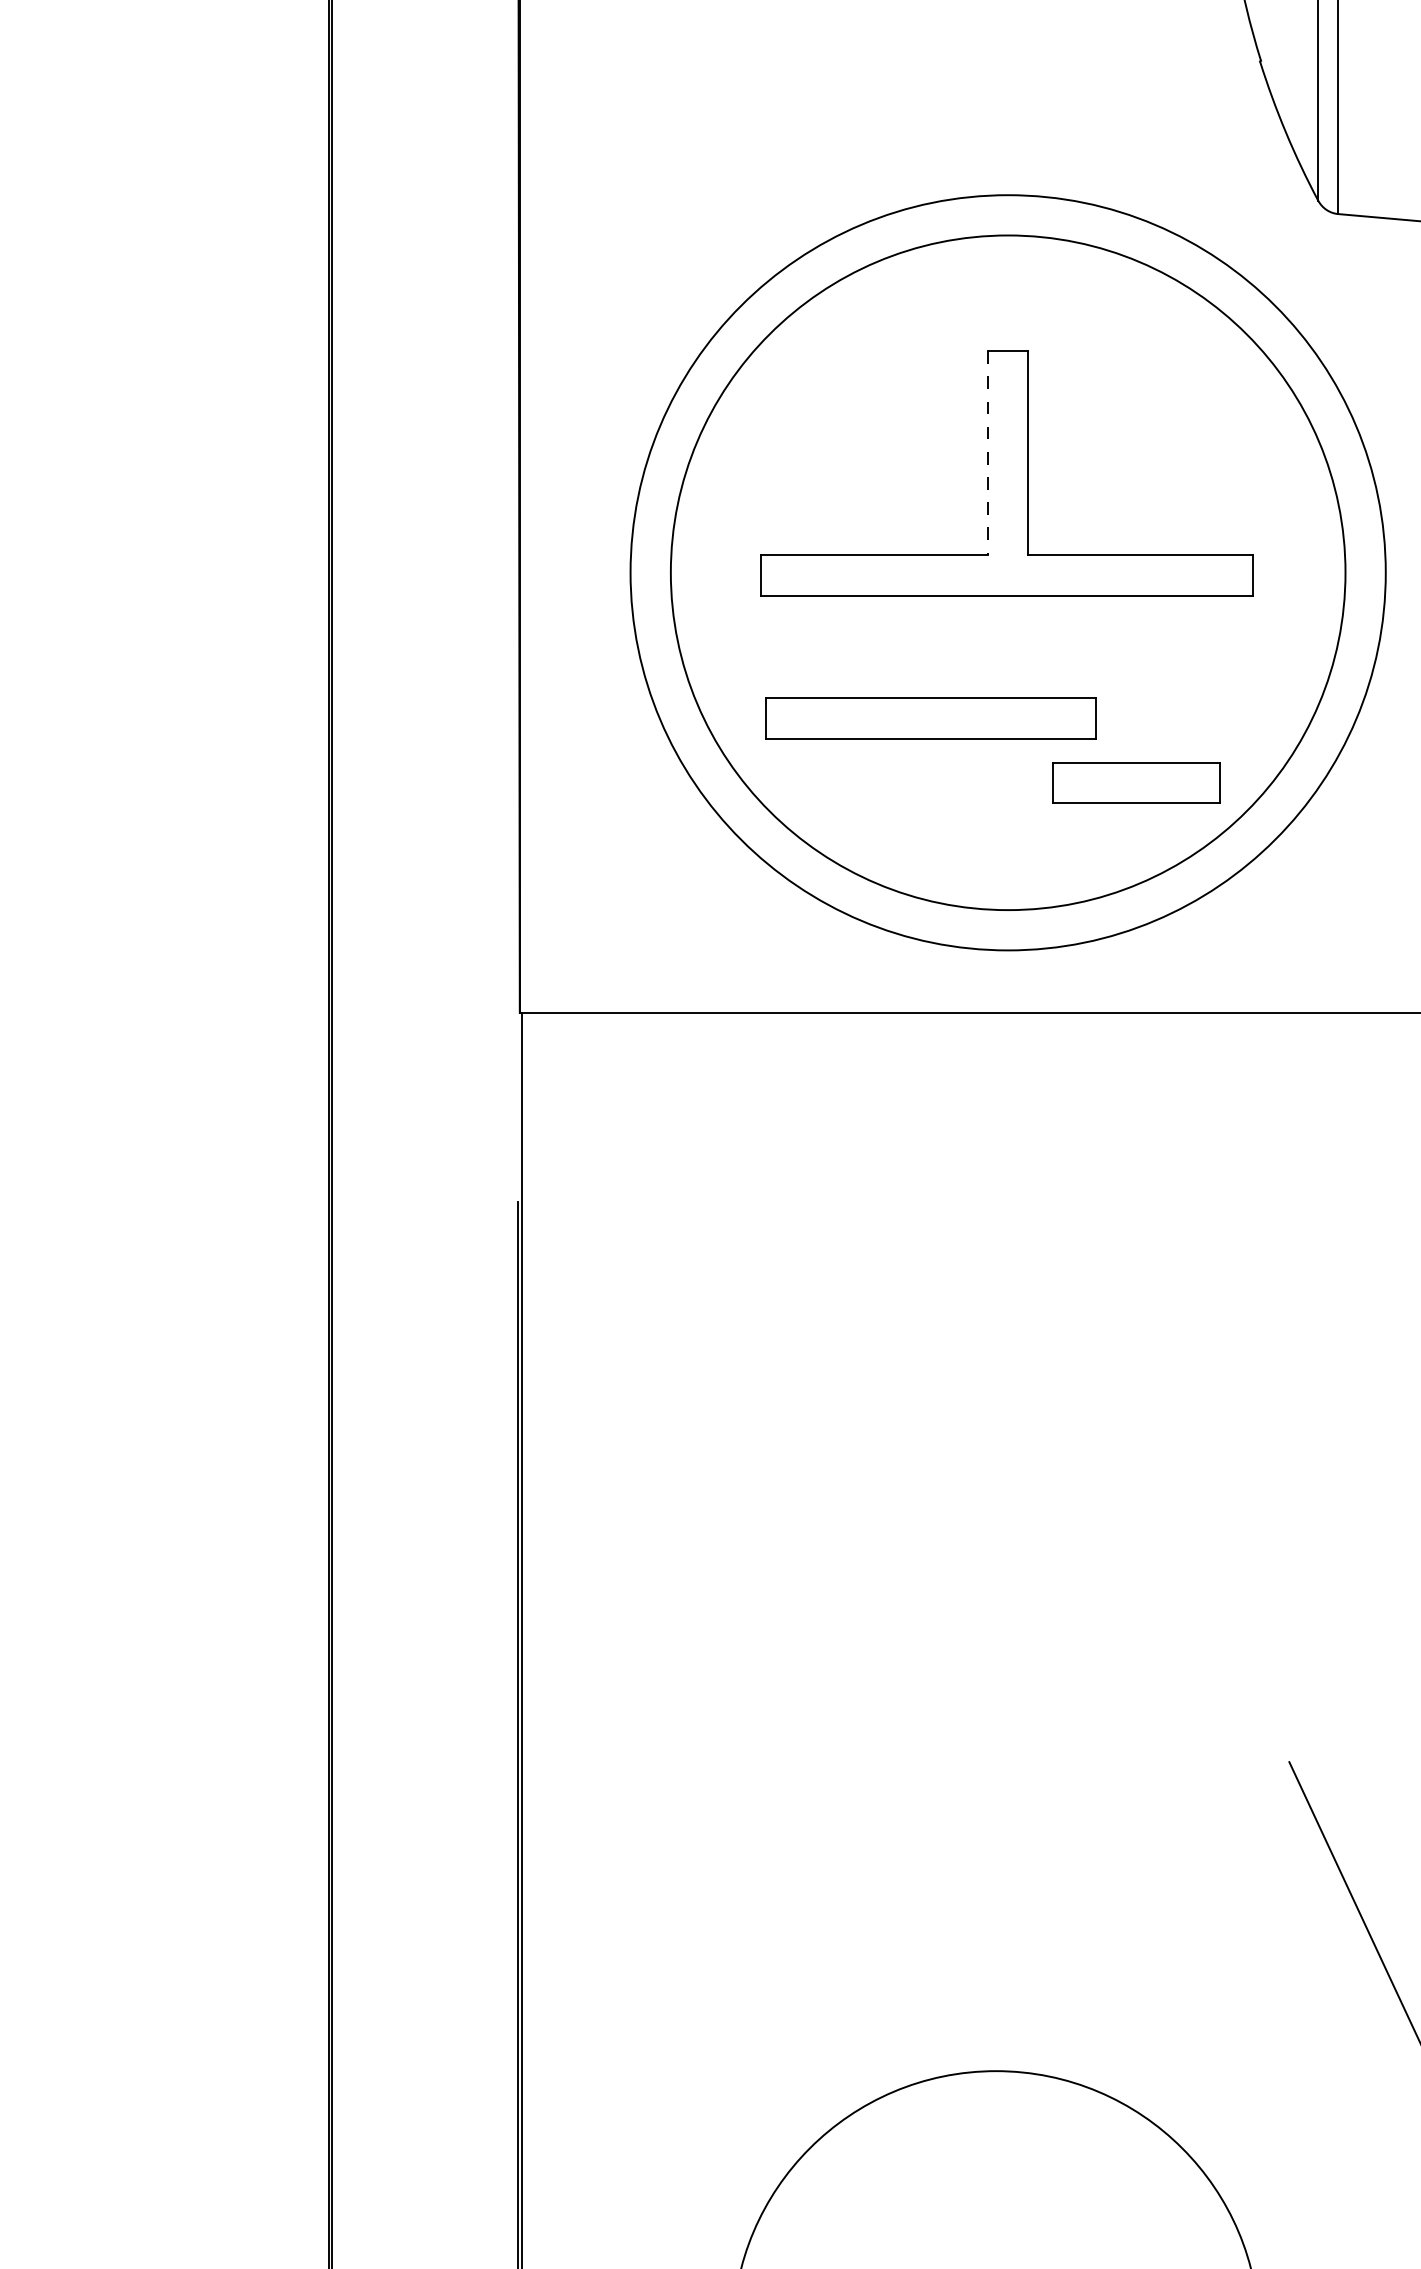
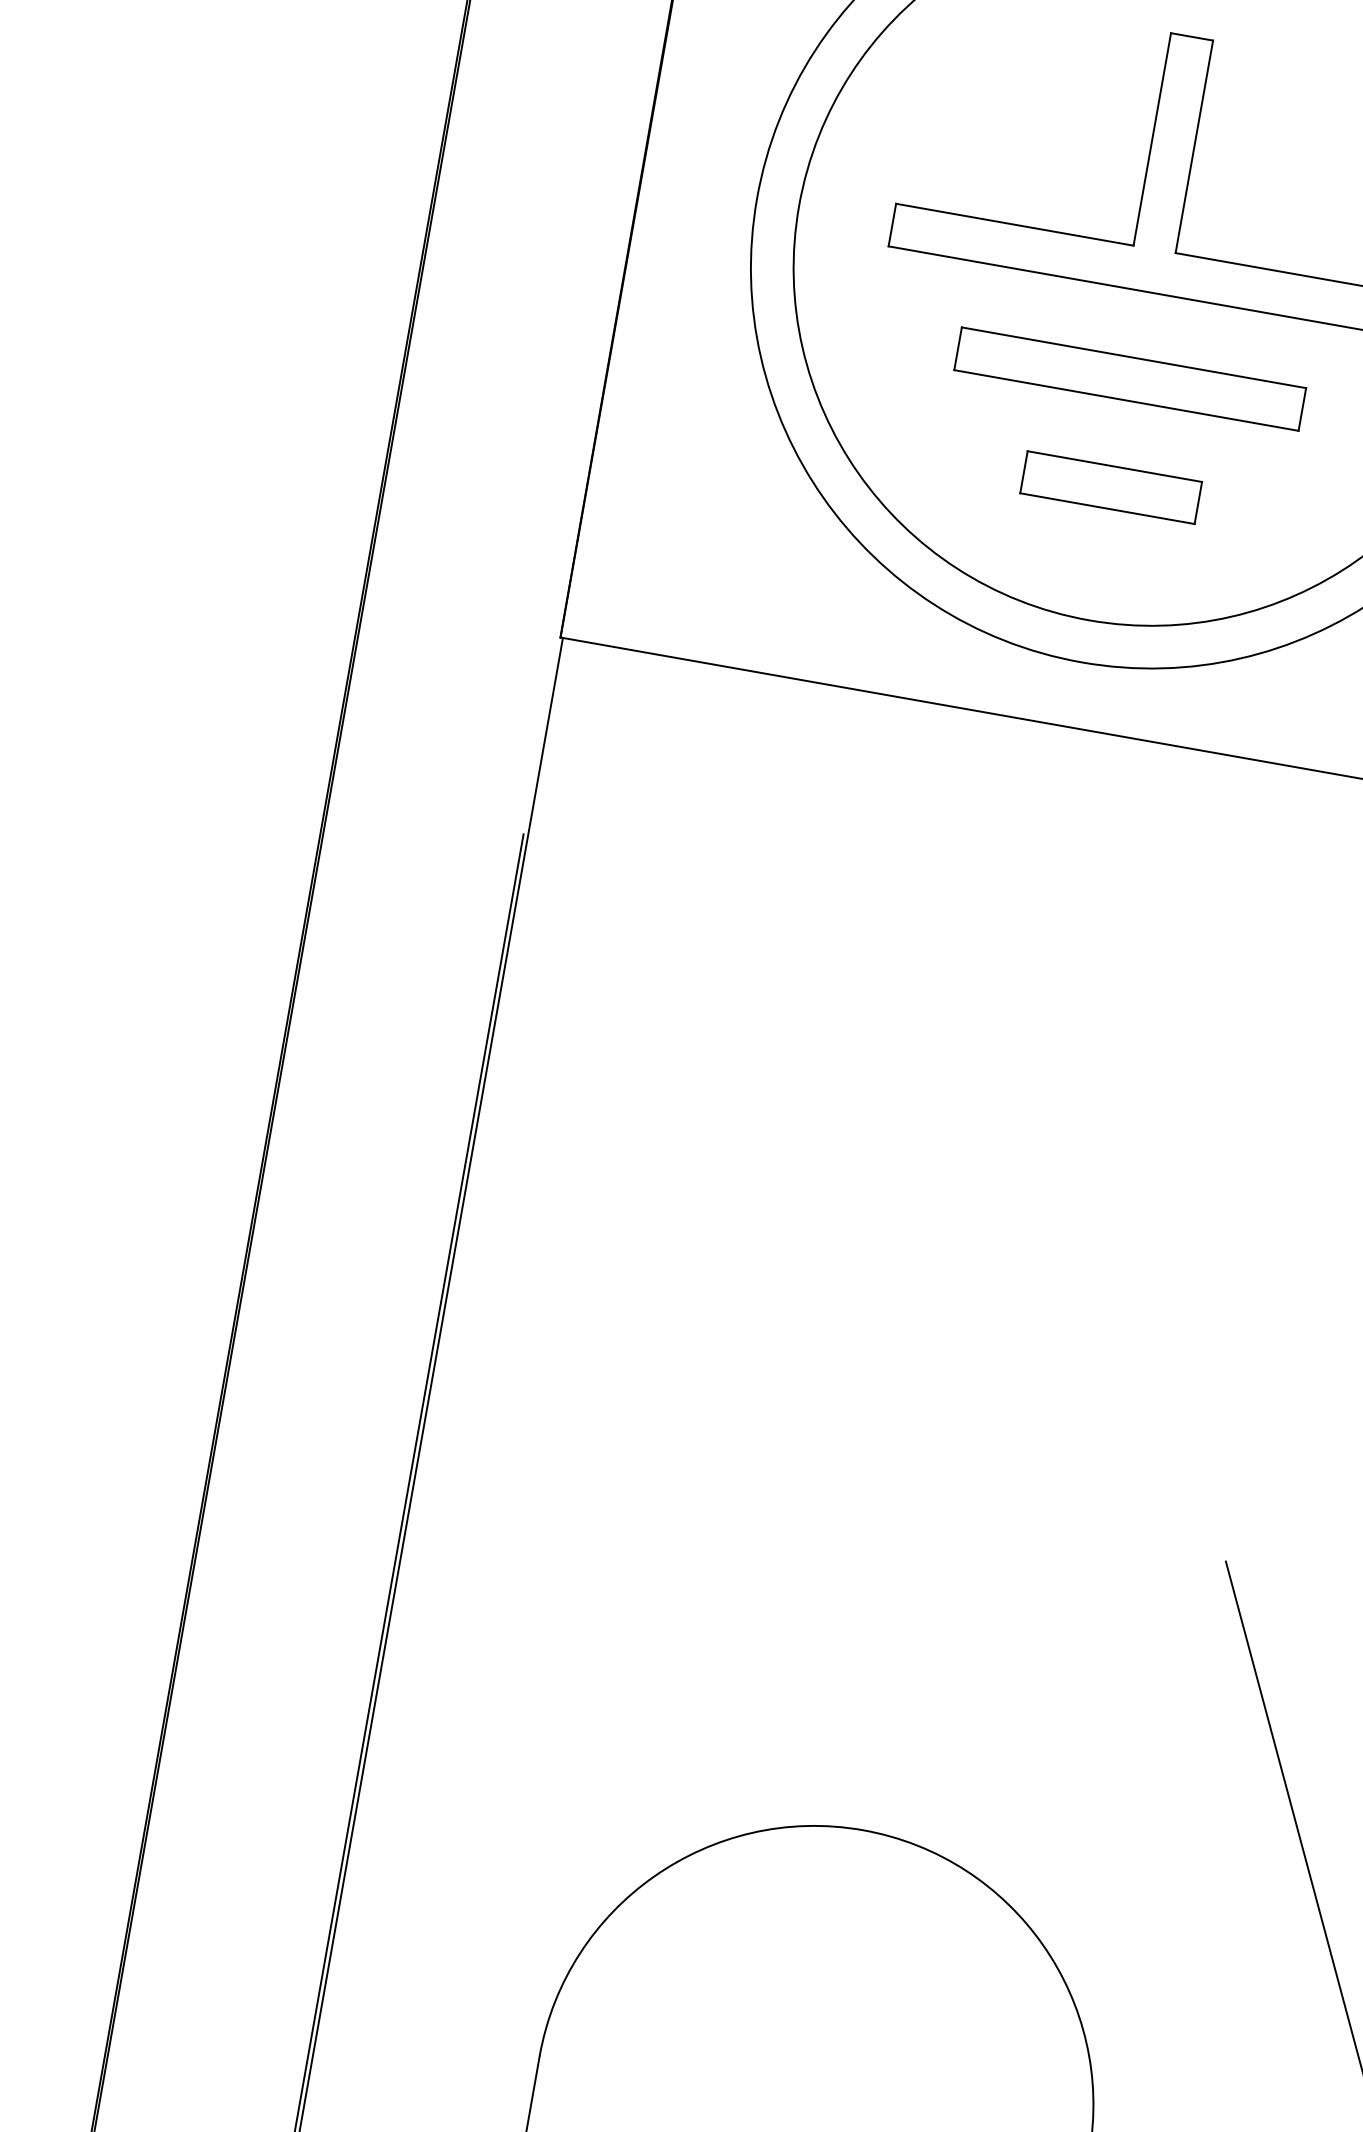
line: (988, 453) -> (1152, 139), dashed -> solid
part: (930, 718) -> (1129, 379), moved
part: (1136, 782) -> (1110, 486), moved

